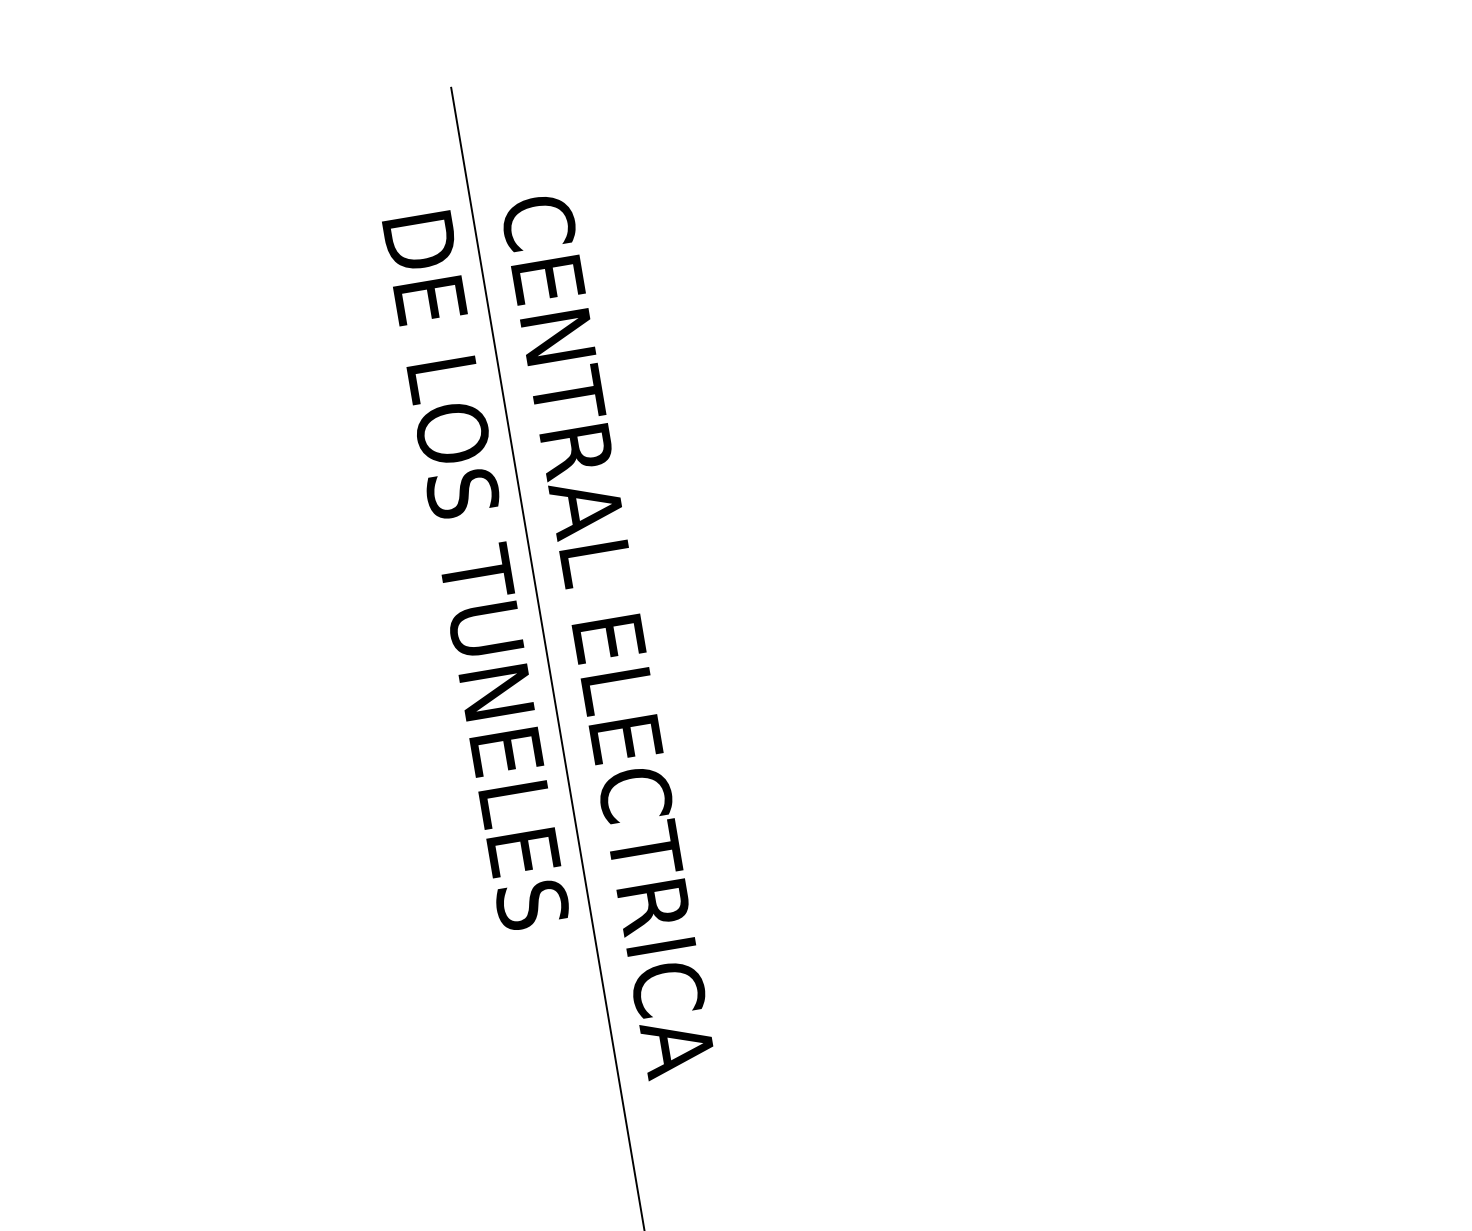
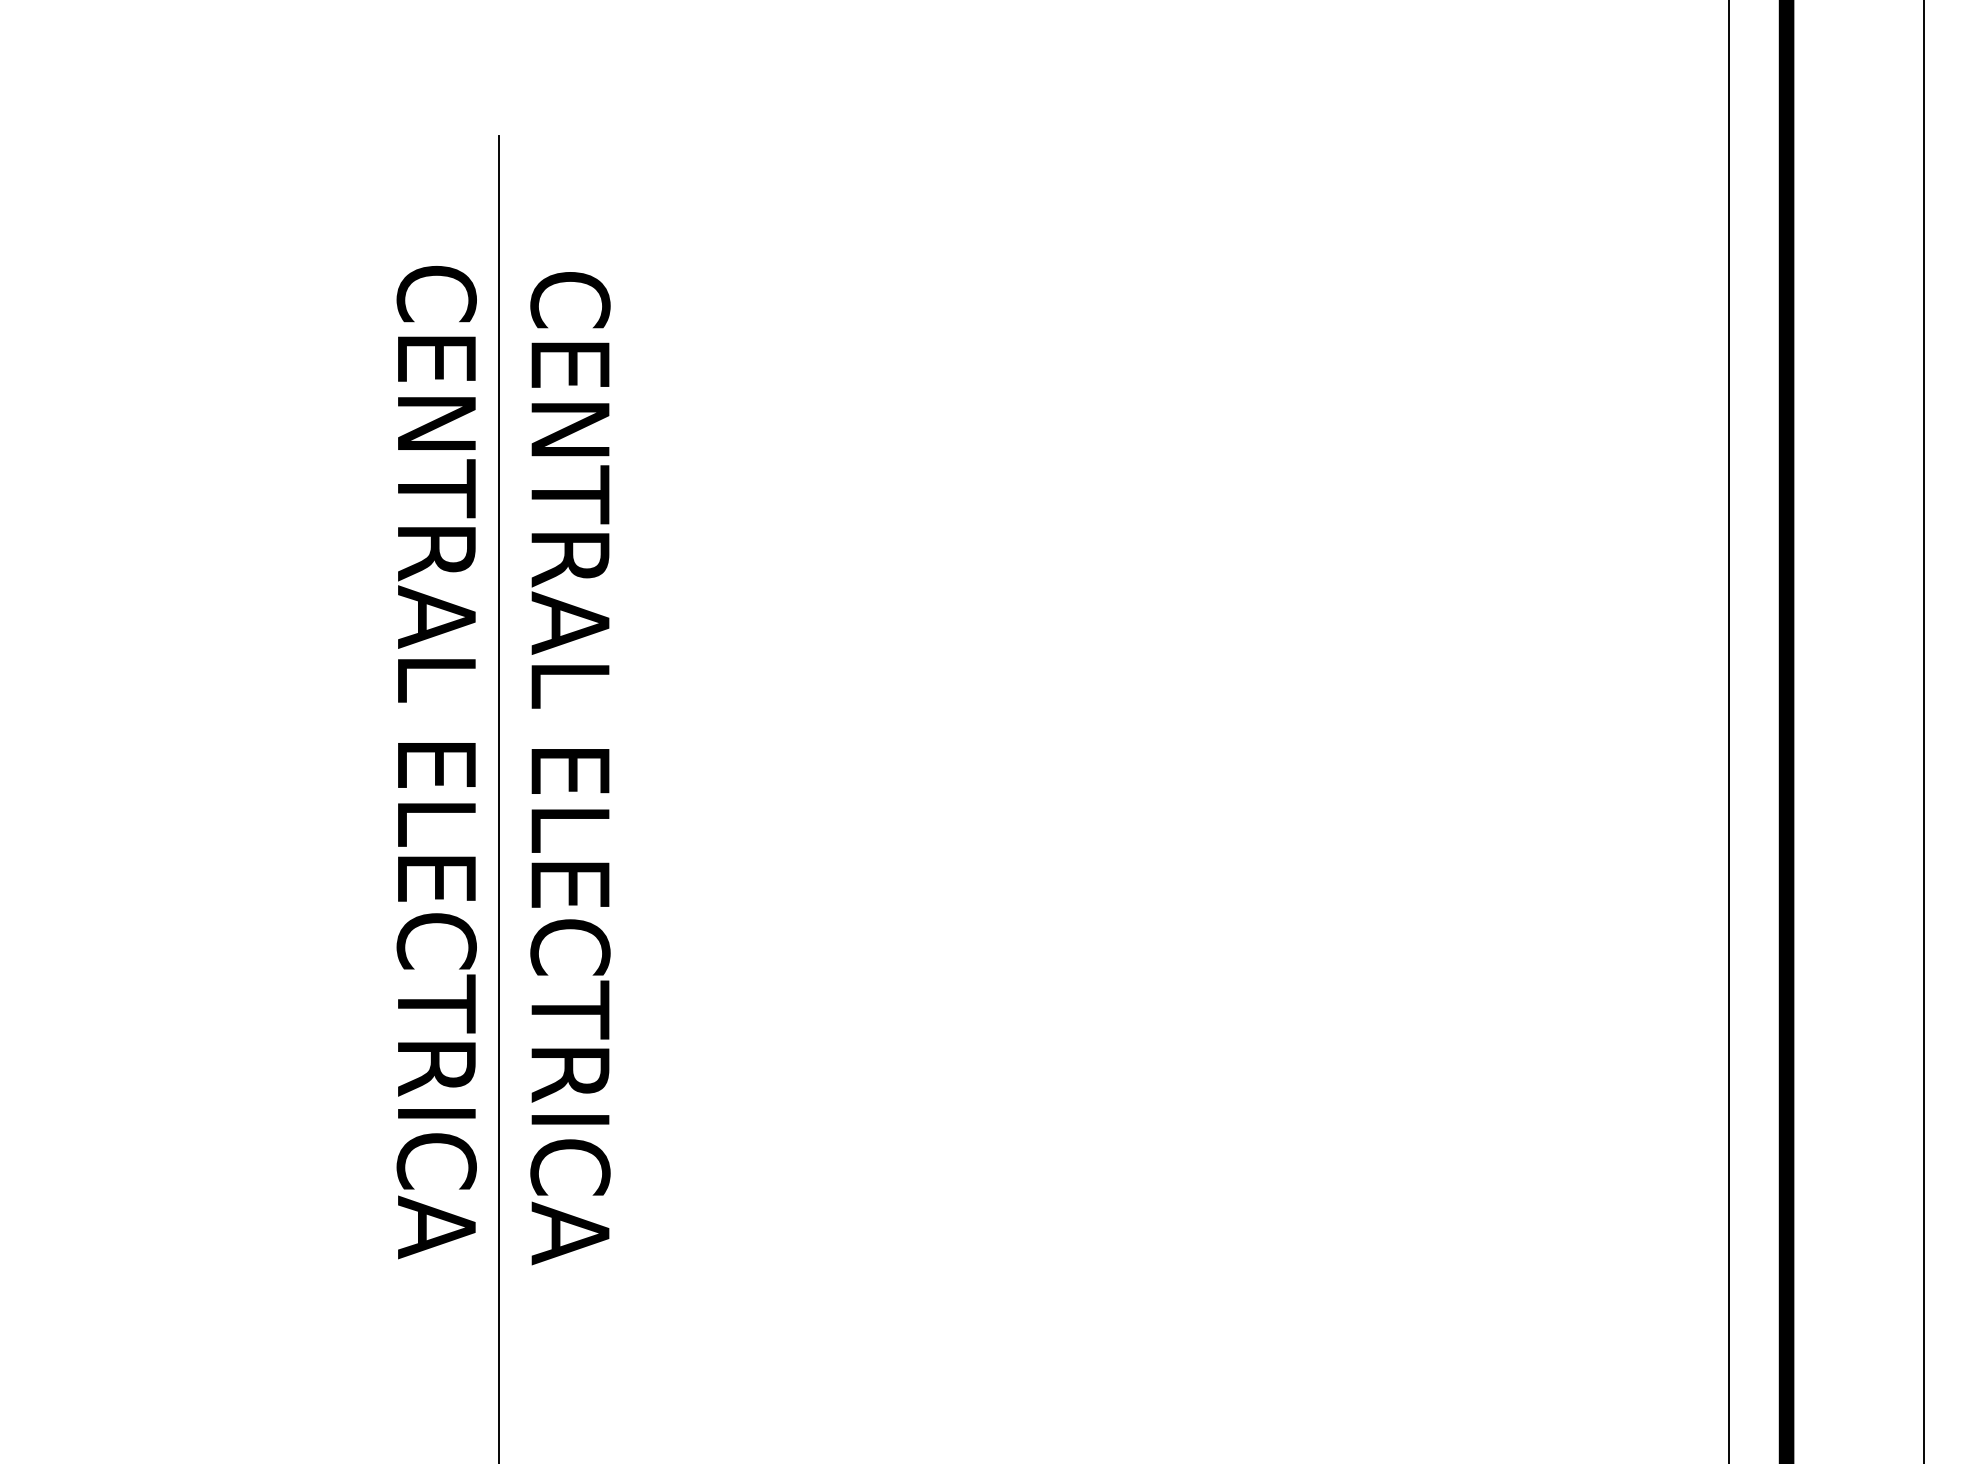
text: (489, 651) -> (436, 762), DE LOS TUNELES -> CENTRAL ELECTRICA

